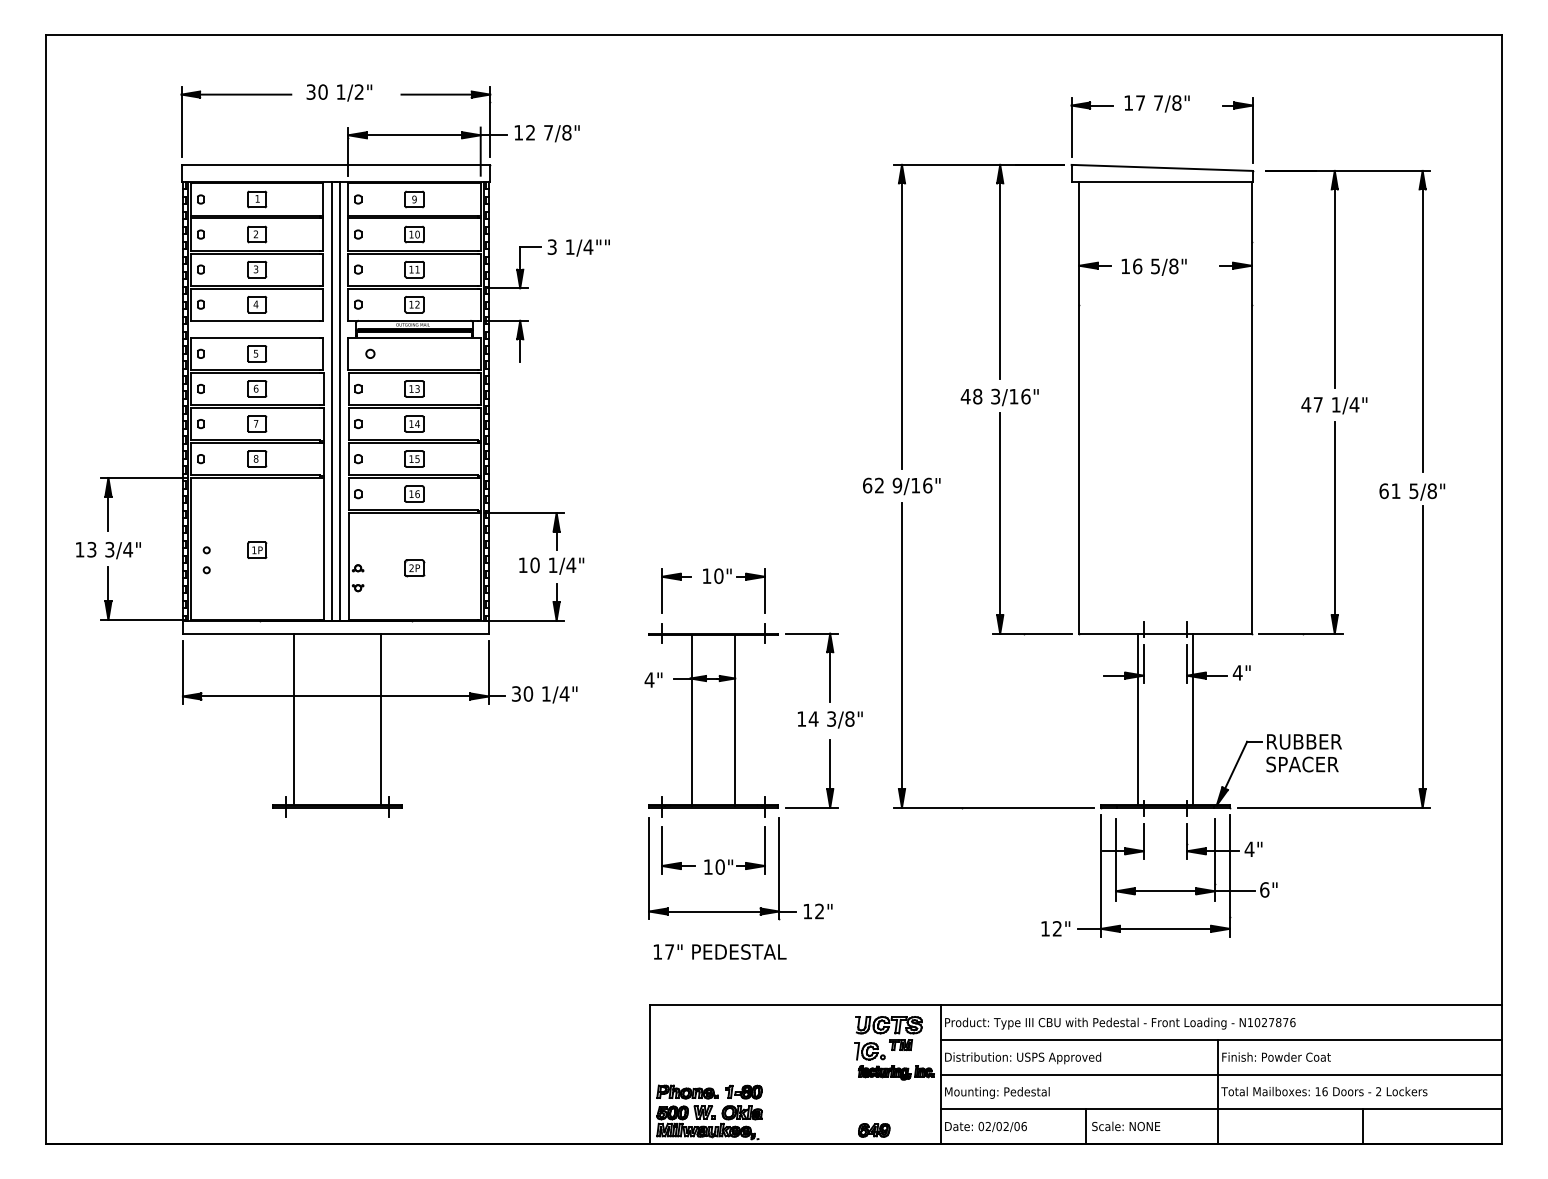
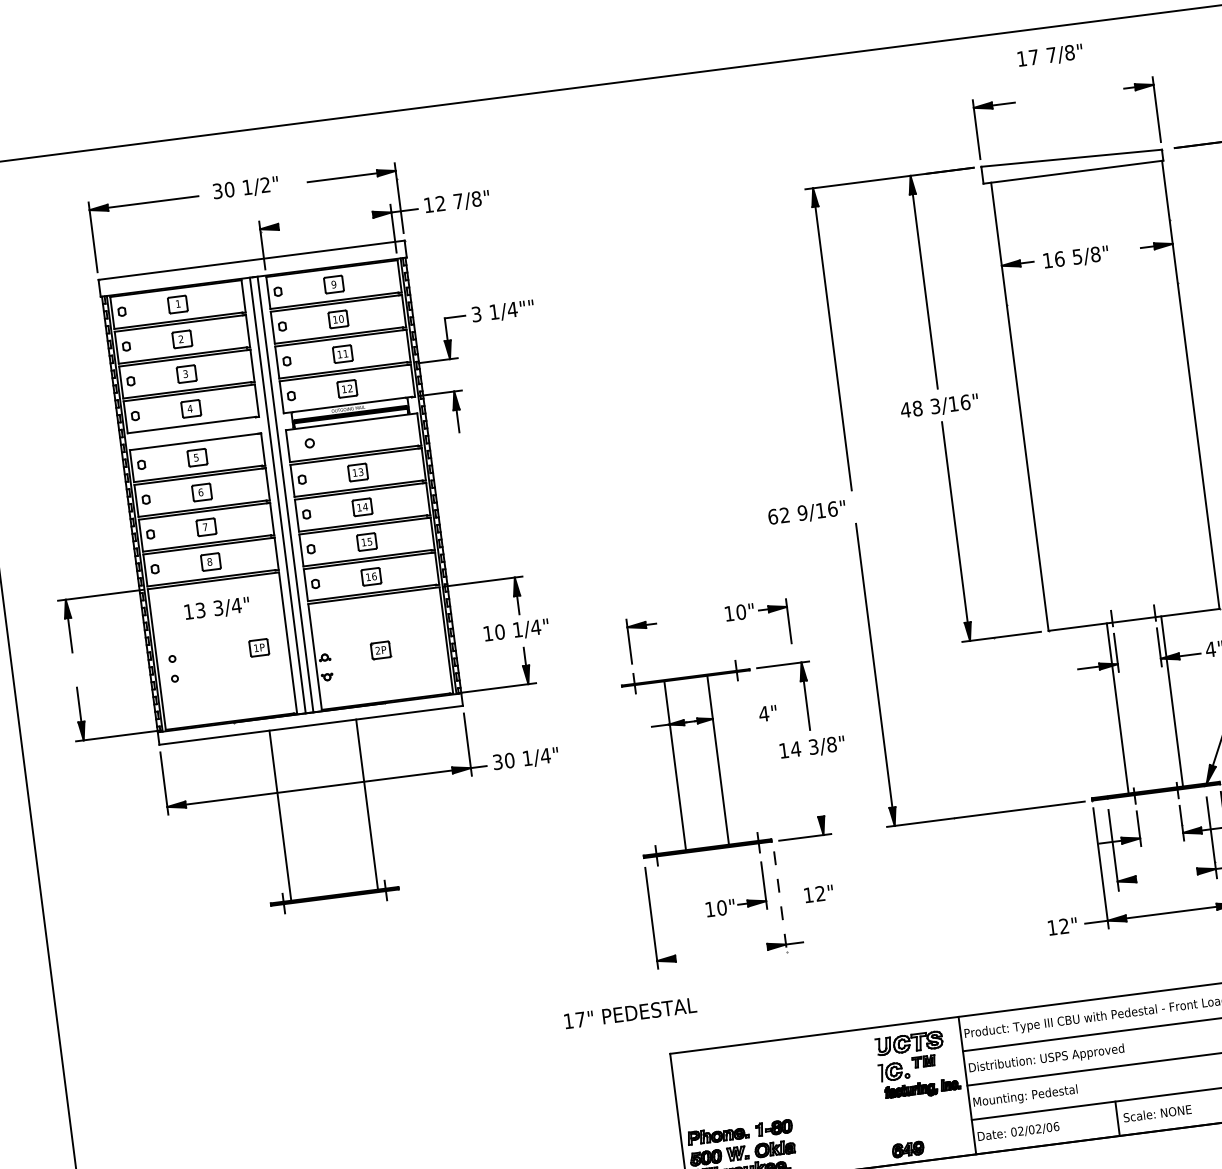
text: (1156, 103) -> (1049, 55), moved
line: (414, 135) -> (325, 221), removed
text: (901, 486) -> (806, 513), moved
part: (257, 549) -> (259, 647), moved
text: (108, 550) -> (217, 609), moved
part: (736, 577) -> (758, 611), moved
text: (653, 679) -> (767, 712), moved
line: (830, 764) -> (818, 792), removed
part: (678, 862) -> (680, 908), removed
line: (779, 868) -> (780, 901), solid -> dashed
line: (1165, 891) -> (1166, 875), removed
line: (713, 911) -> (720, 952), removed
text: (818, 911) -> (819, 893), moved
text: (719, 951) -> (629, 1012), moved

